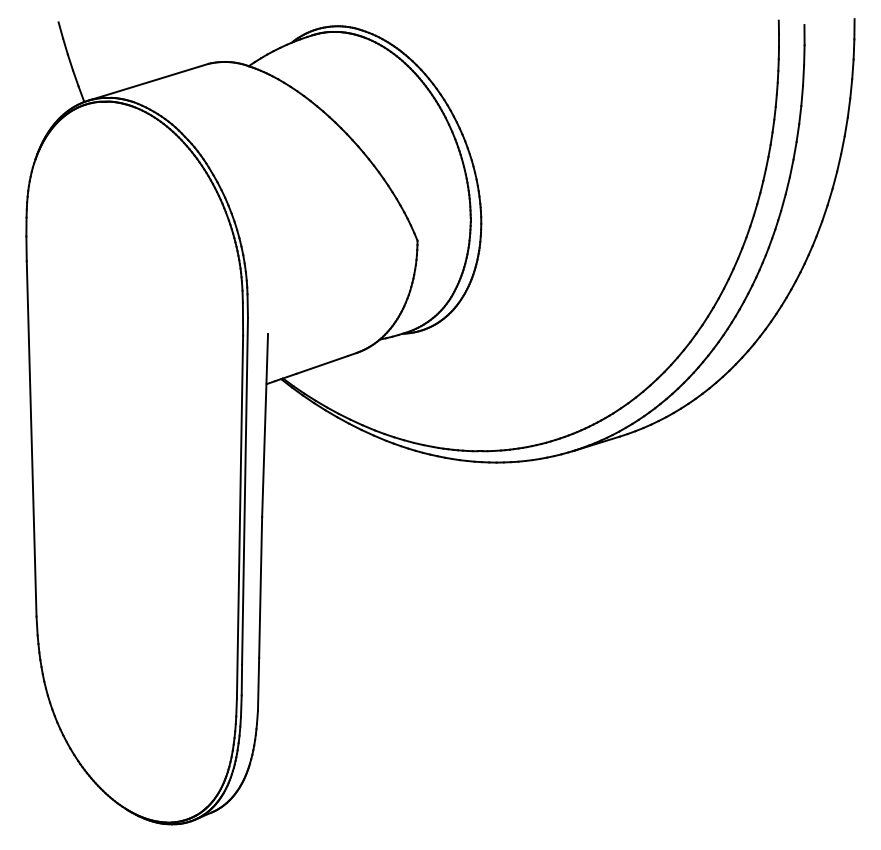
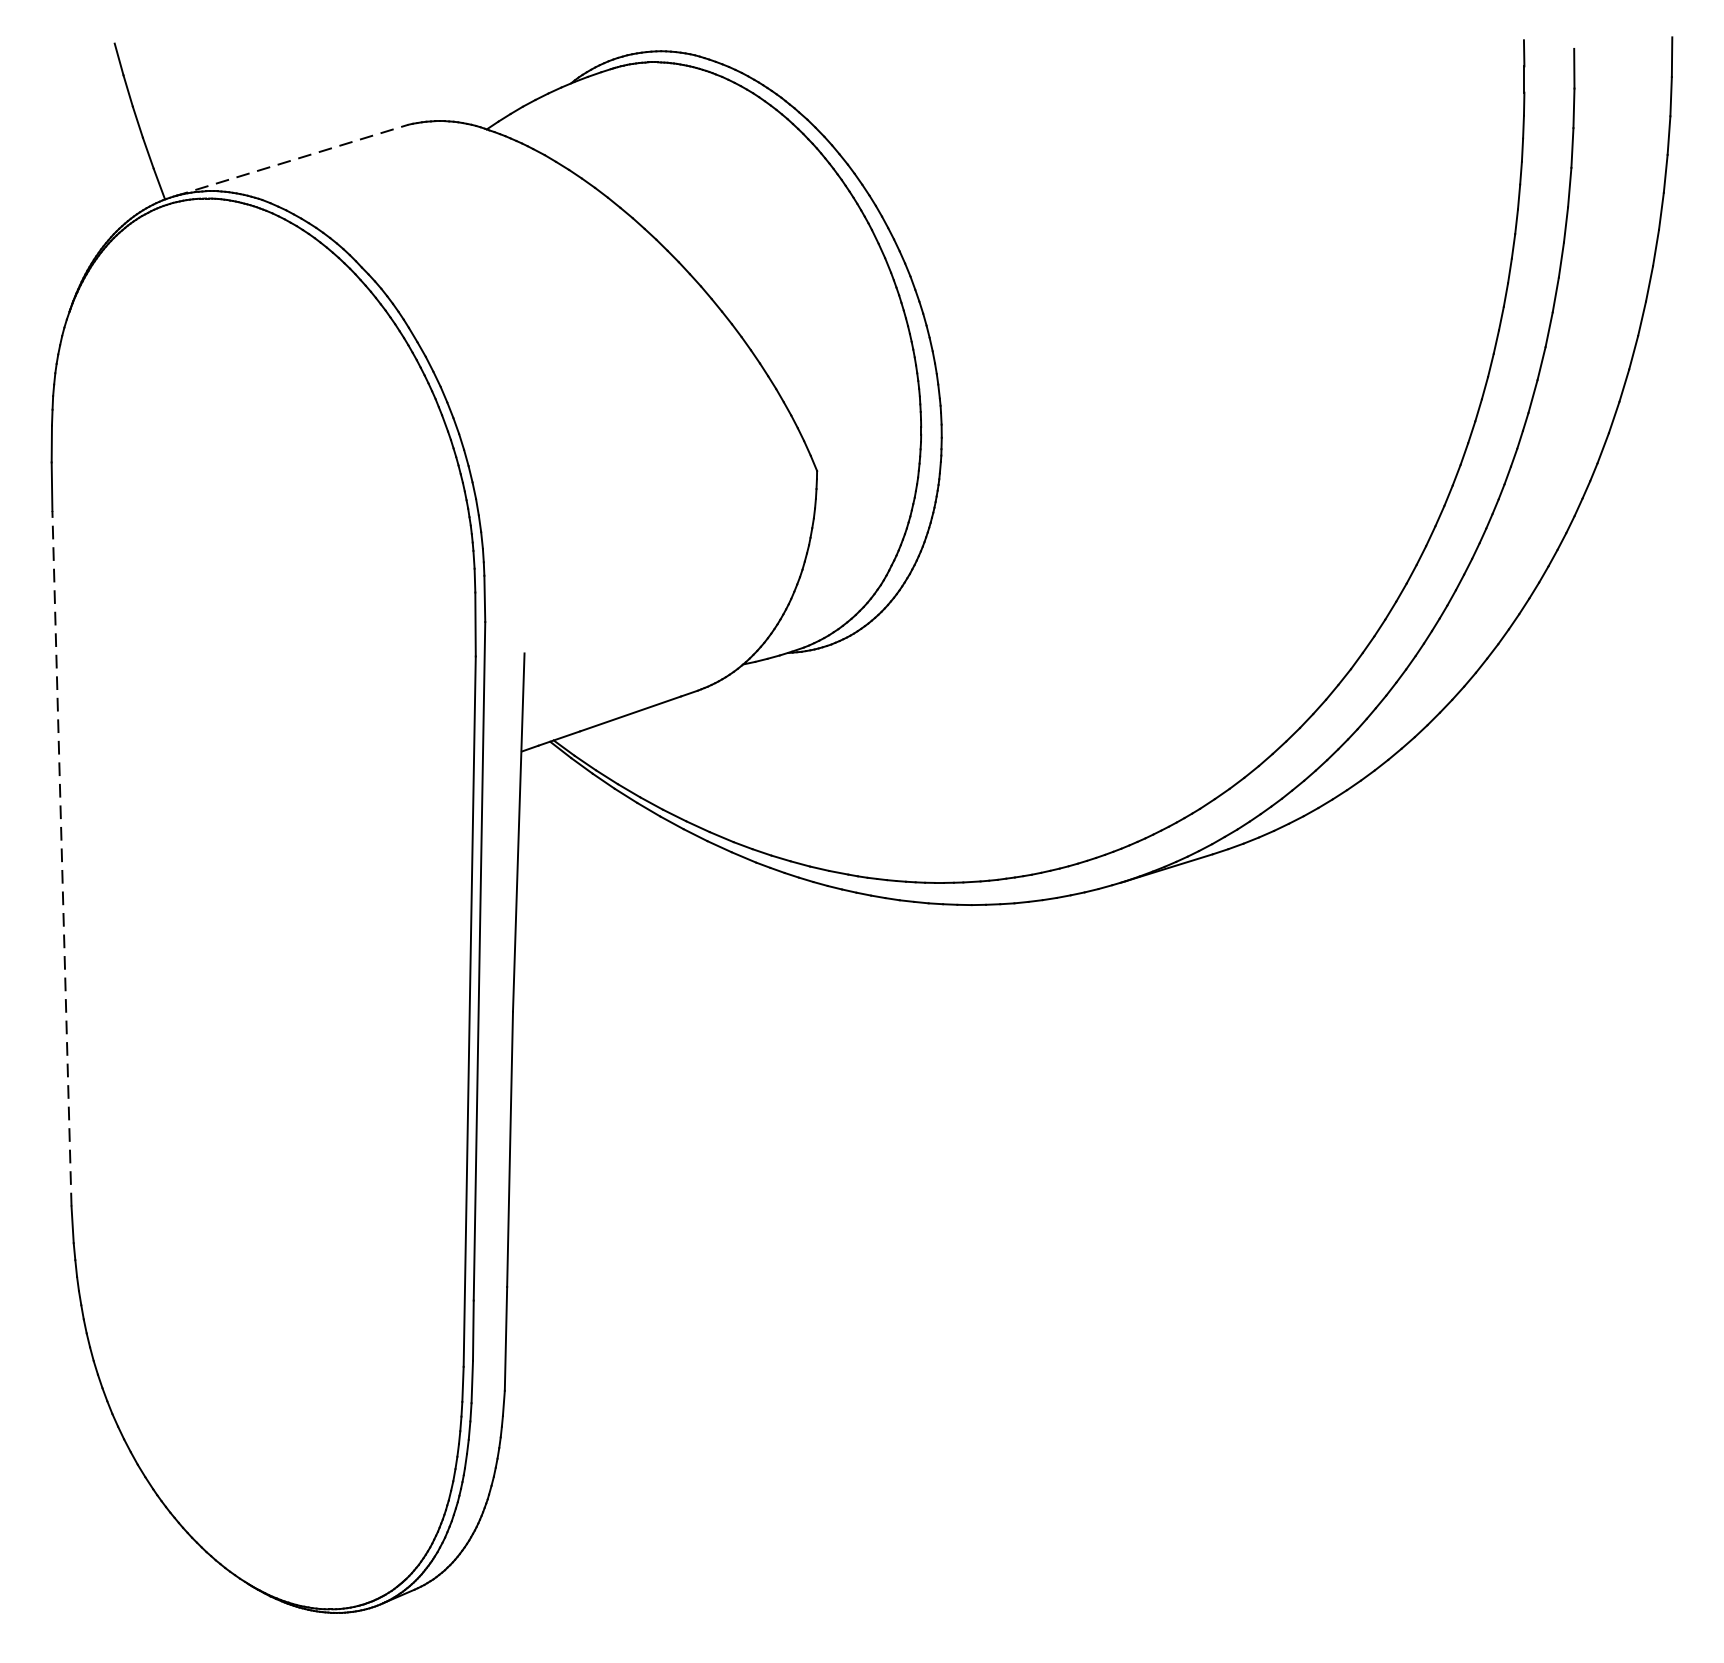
line: (149, 81) -> (292, 159), solid -> dashed
line: (31, 438) -> (61, 857), solid -> dashed

